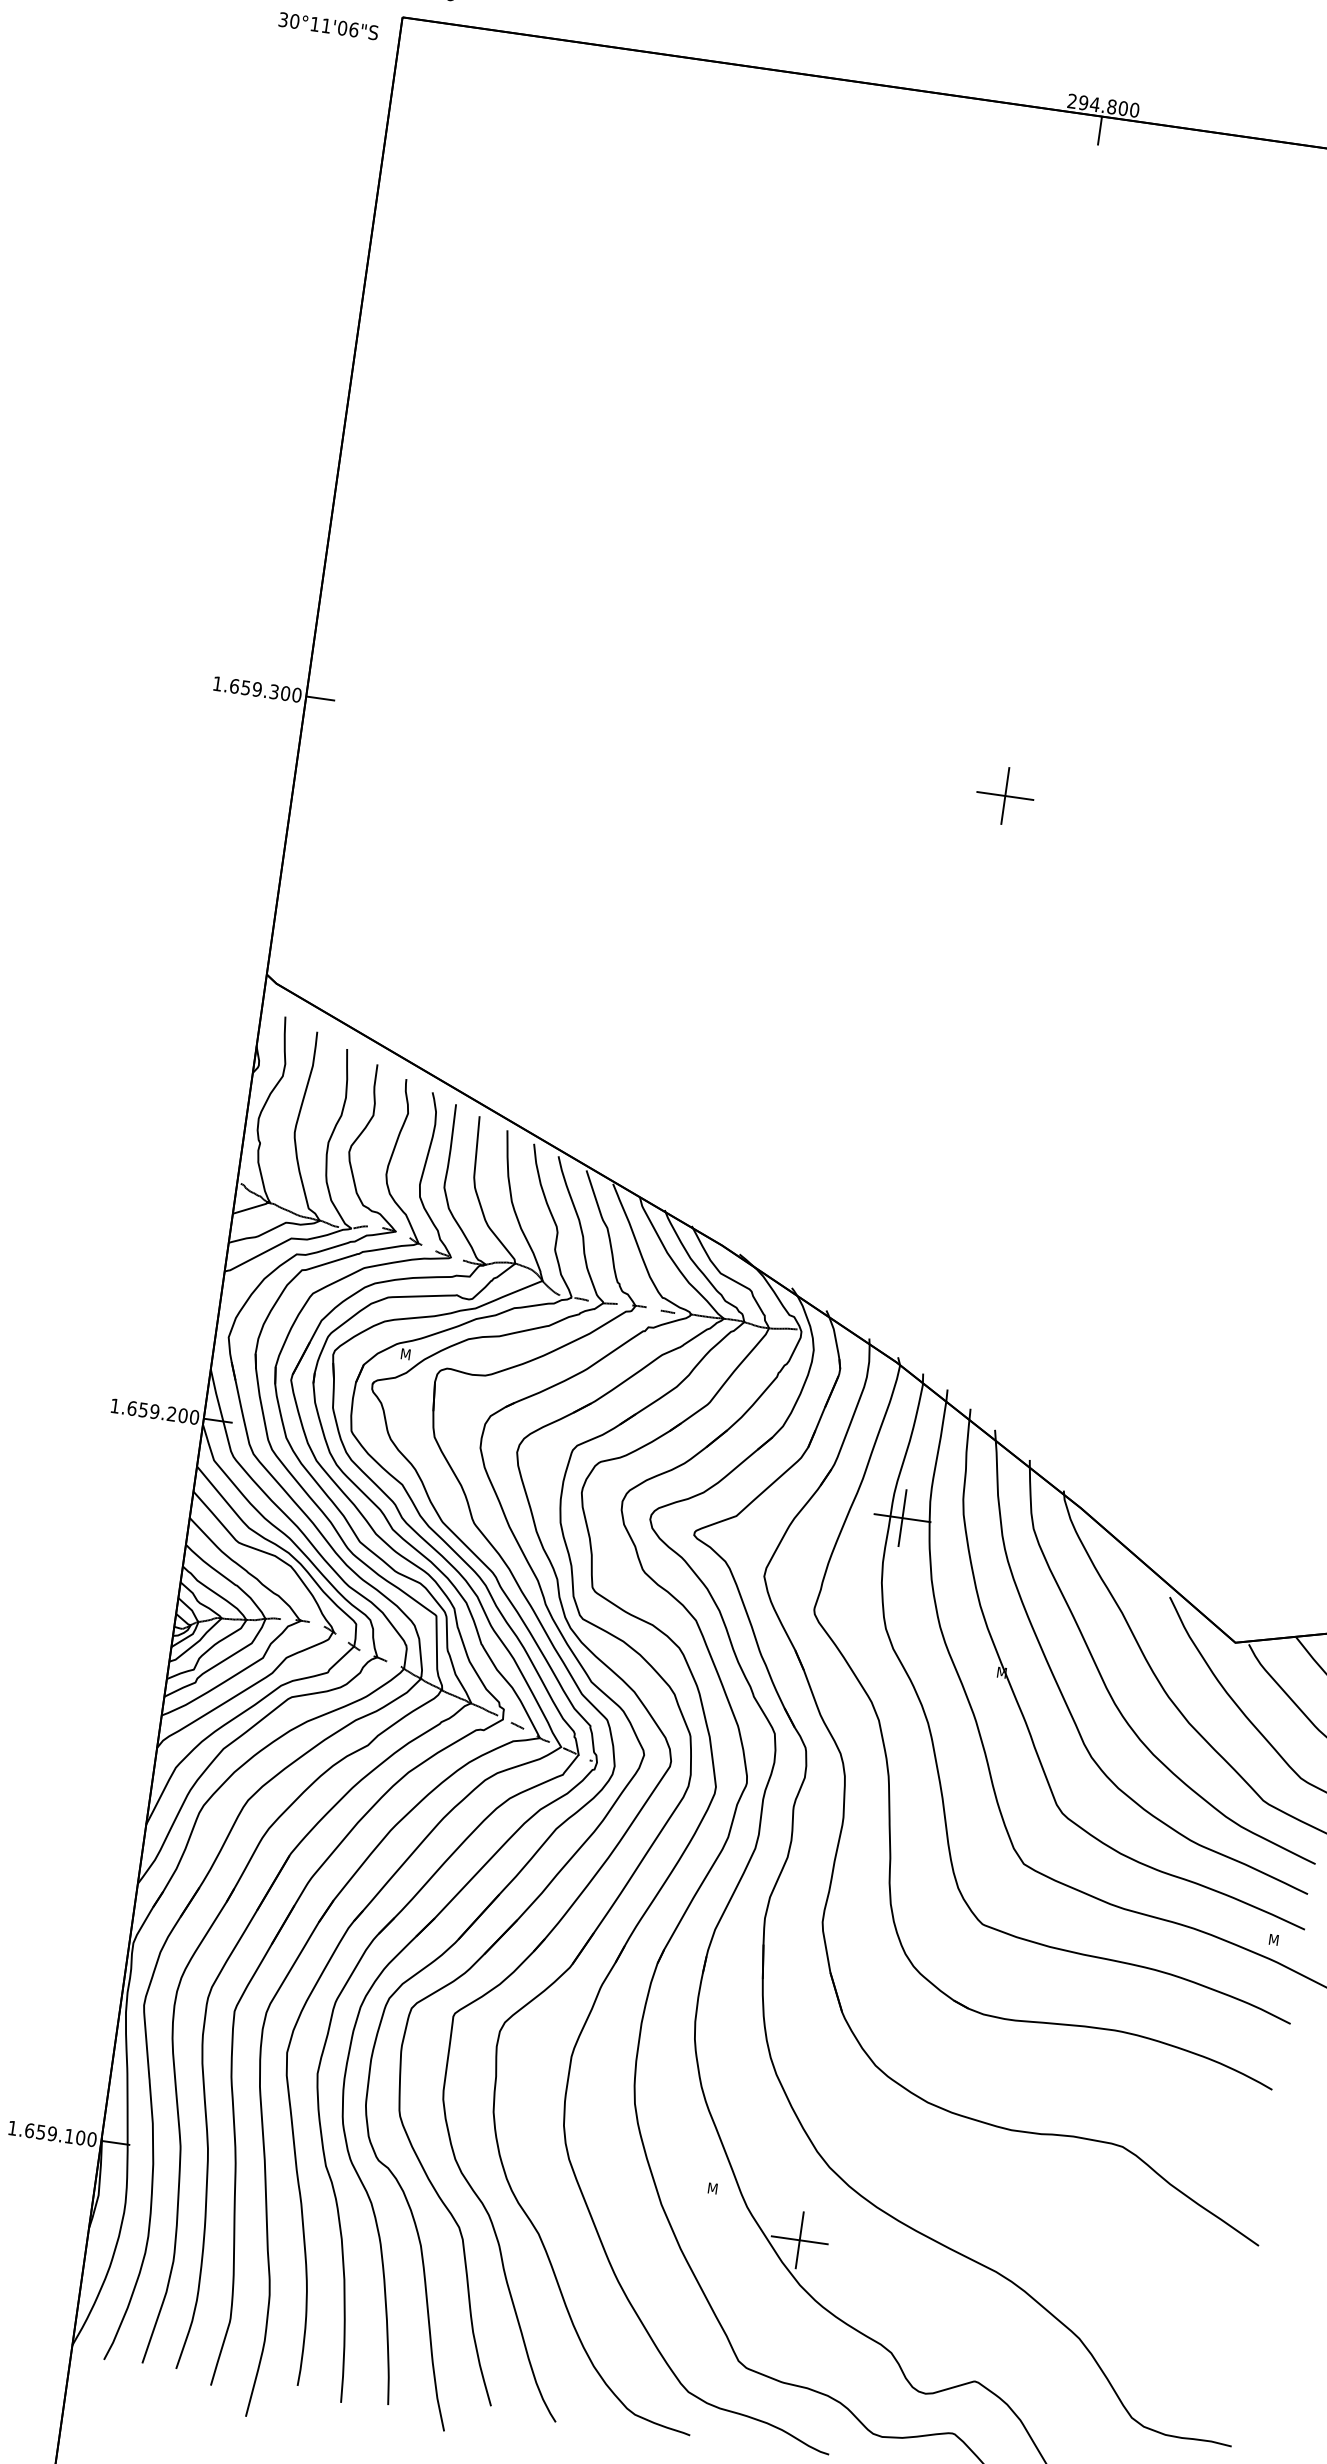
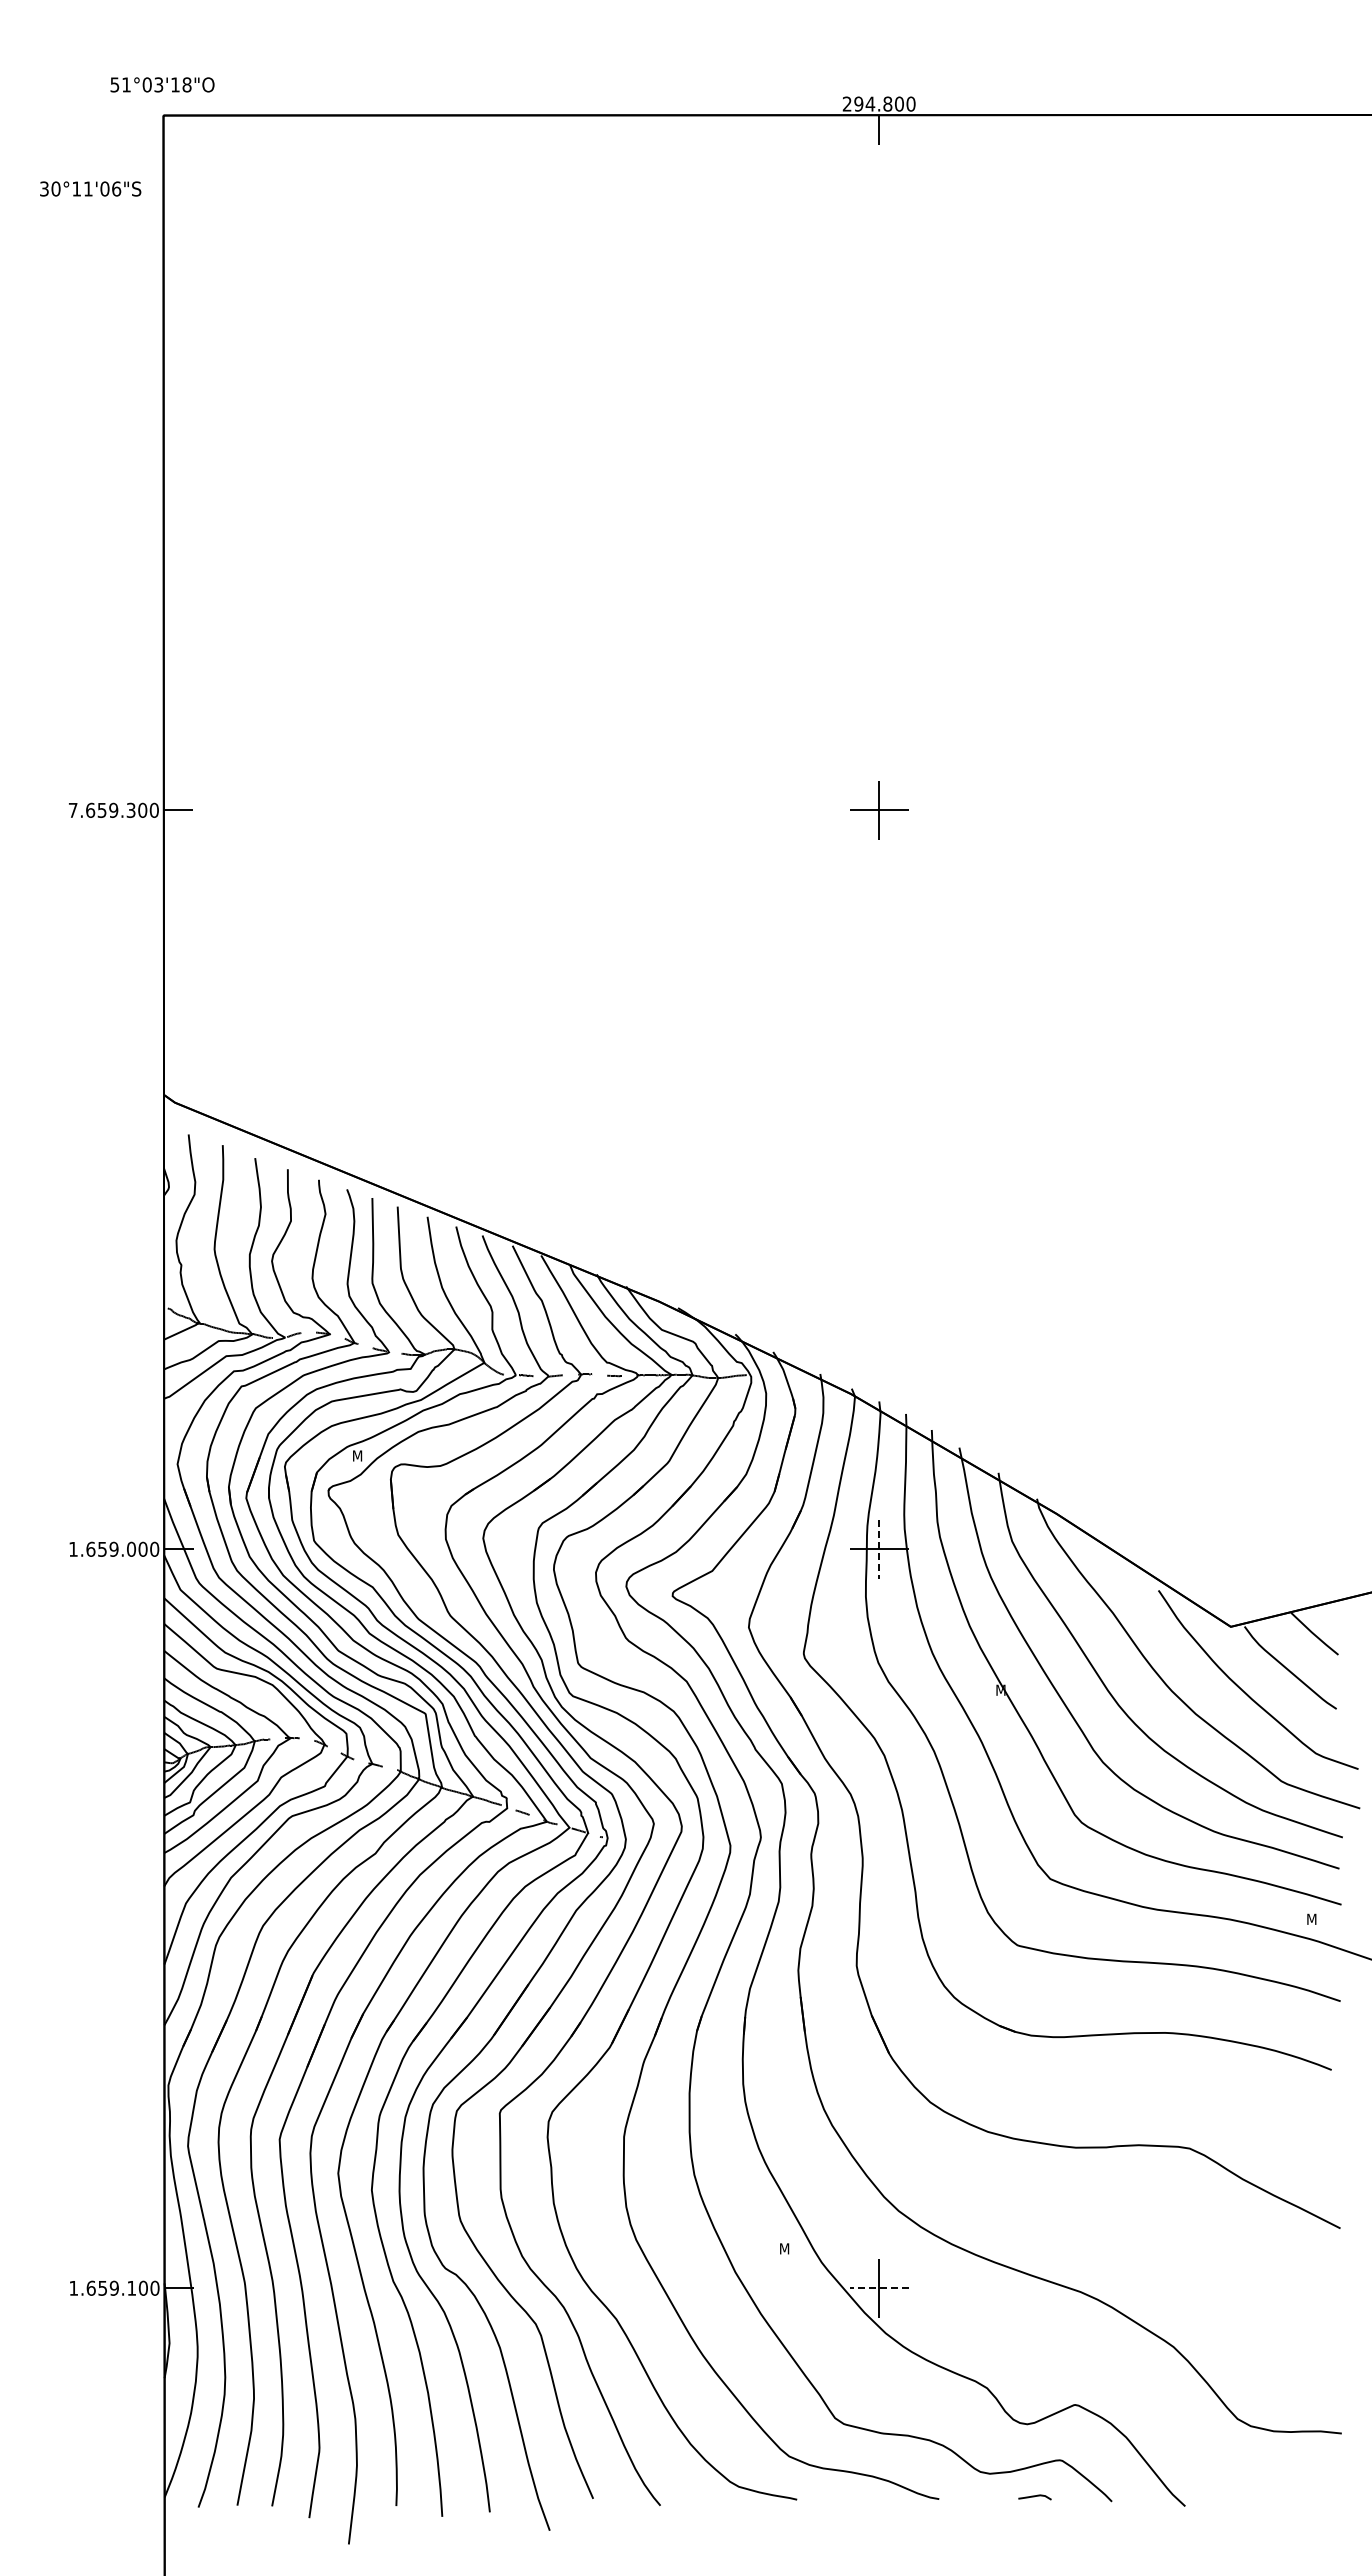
text: (328, 25) -> (90, 188), moved
text: (217, 684) -> (73, 810), 1.659.300 -> 7.659.300
text: (171, 1413) -> (131, 1548), 1.659.200 -> 1.659.000
line: (902, 1518) -> (879, 1549), solid -> dashed
line: (800, 2240) -> (879, 2288), solid -> dashed

